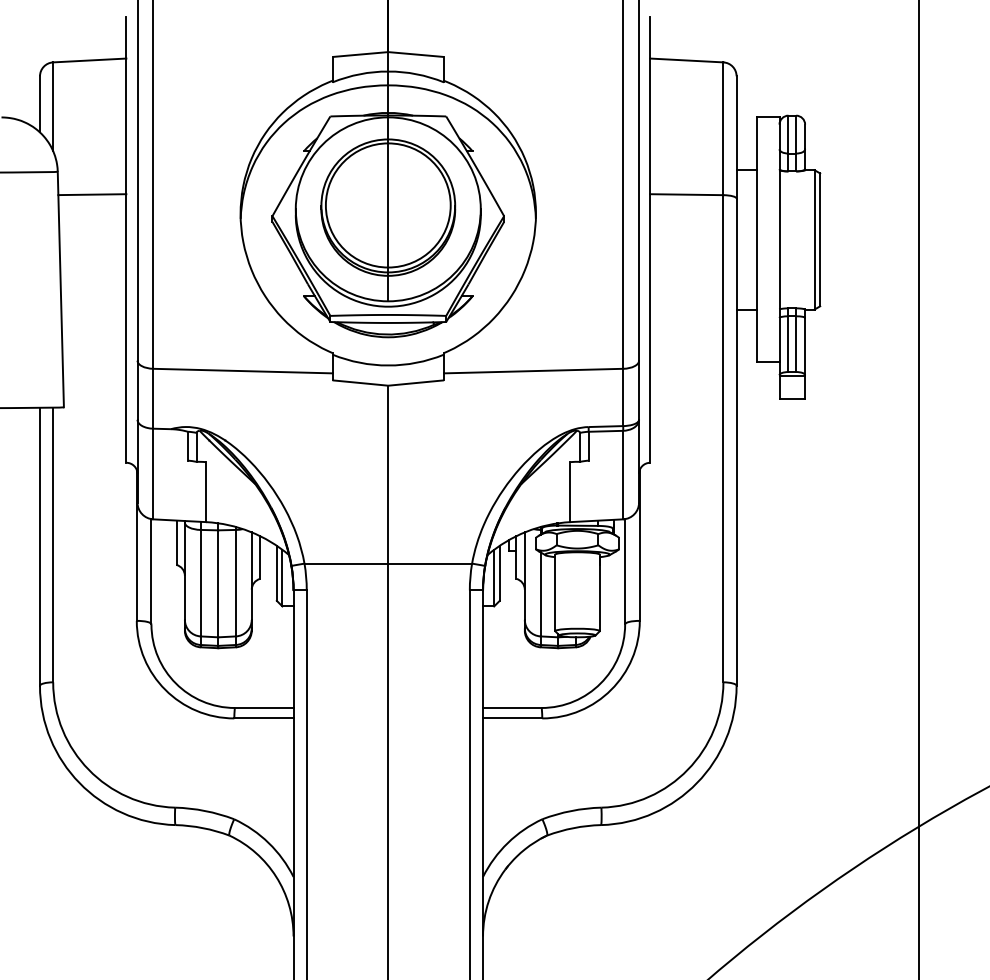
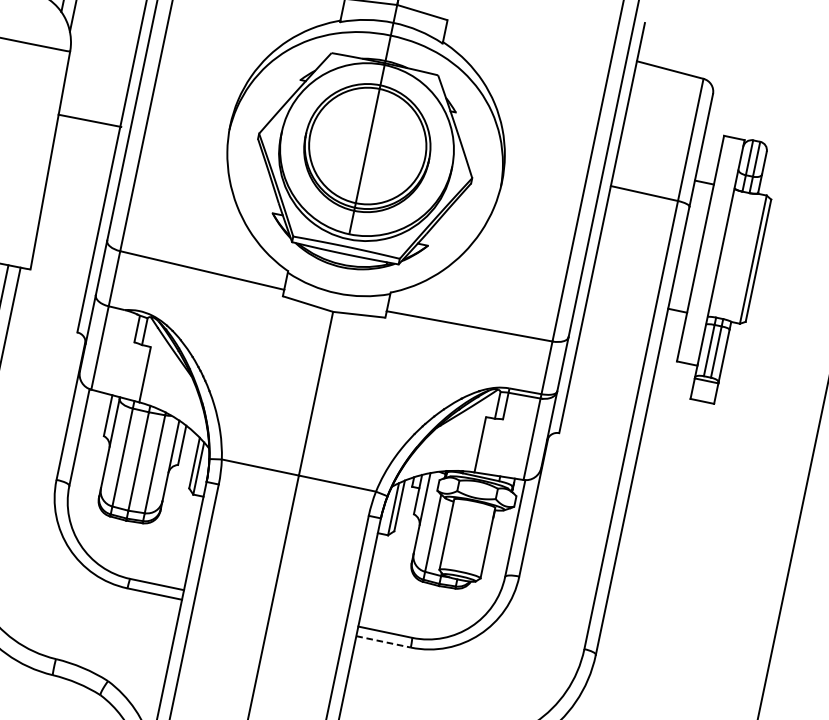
line: (92, 194) -> (90, 120), moved
line: (512, 718) -> (383, 641), solid -> dashed

